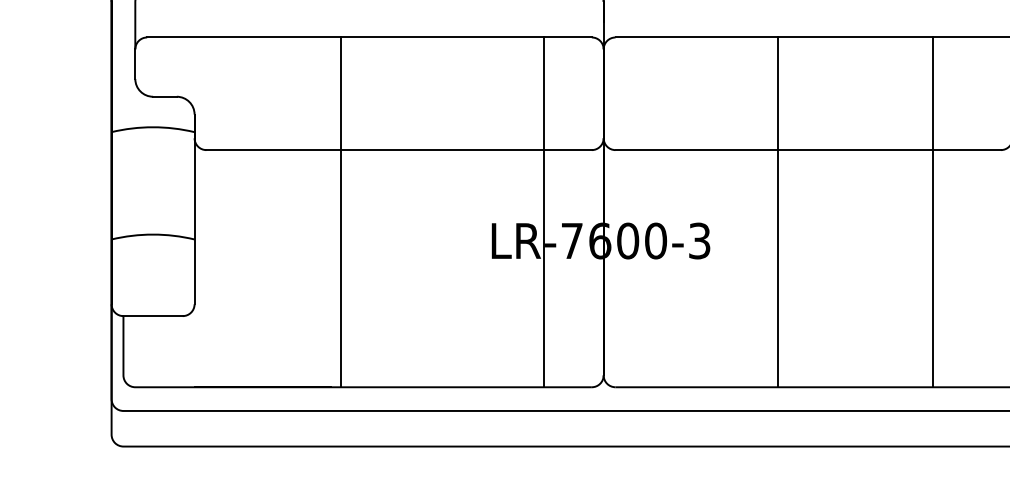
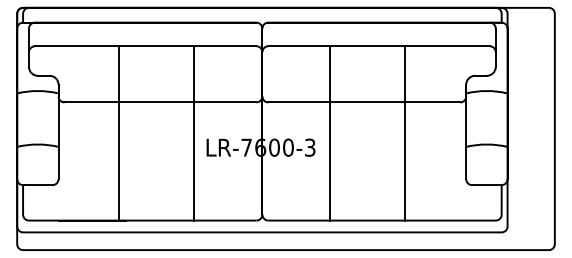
line: (341, 212) -> (119, 133), moved
line: (543, 212) -> (194, 133), moved
line: (778, 212) -> (330, 133), moved
line: (933, 212) -> (405, 133), moved

